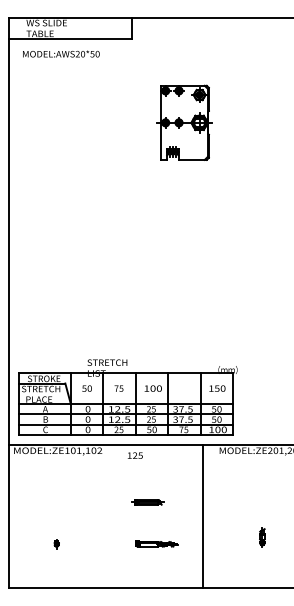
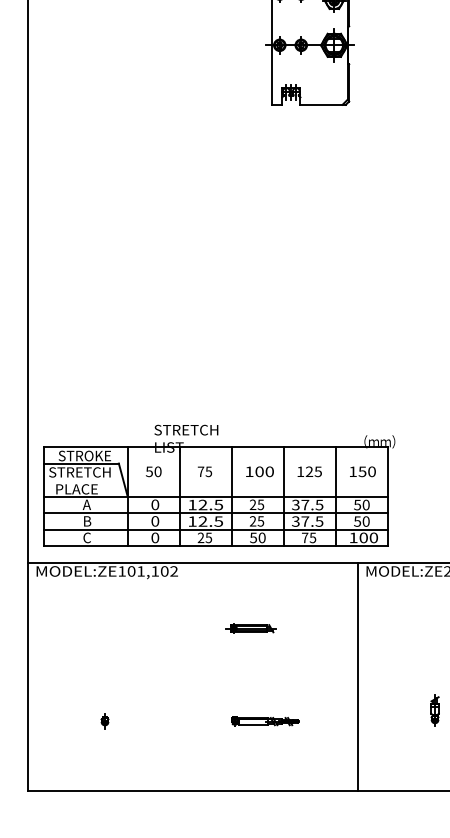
text: (134, 455) -> (308, 471), moved
part: (147, 502) -> (250, 628), moved
line: (203, 516) -> (358, 676), moved

